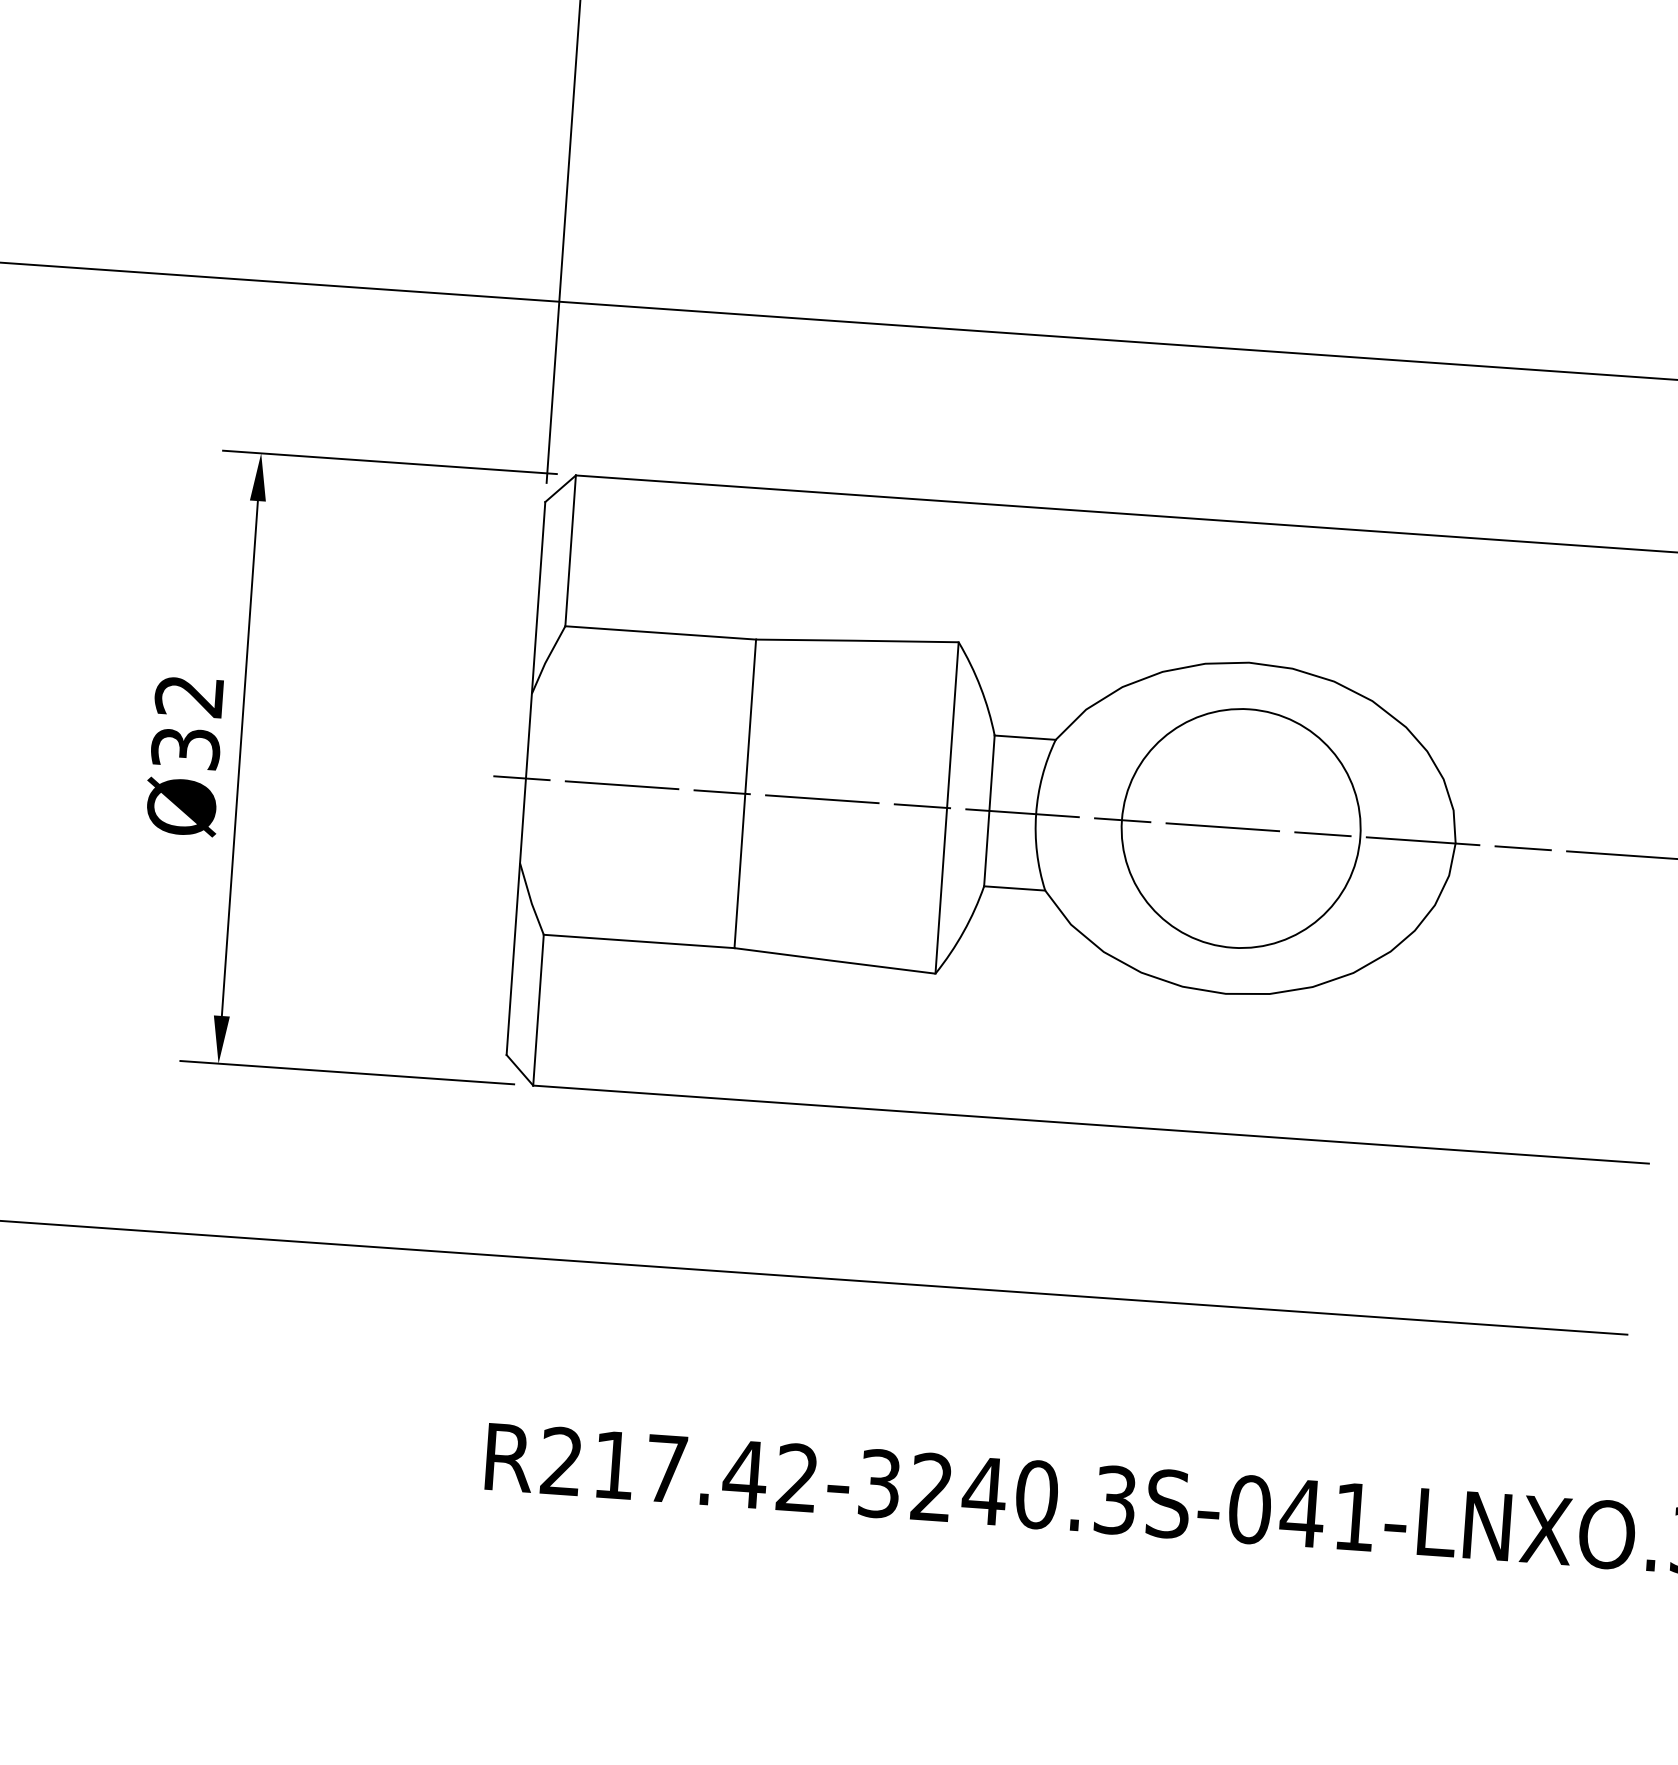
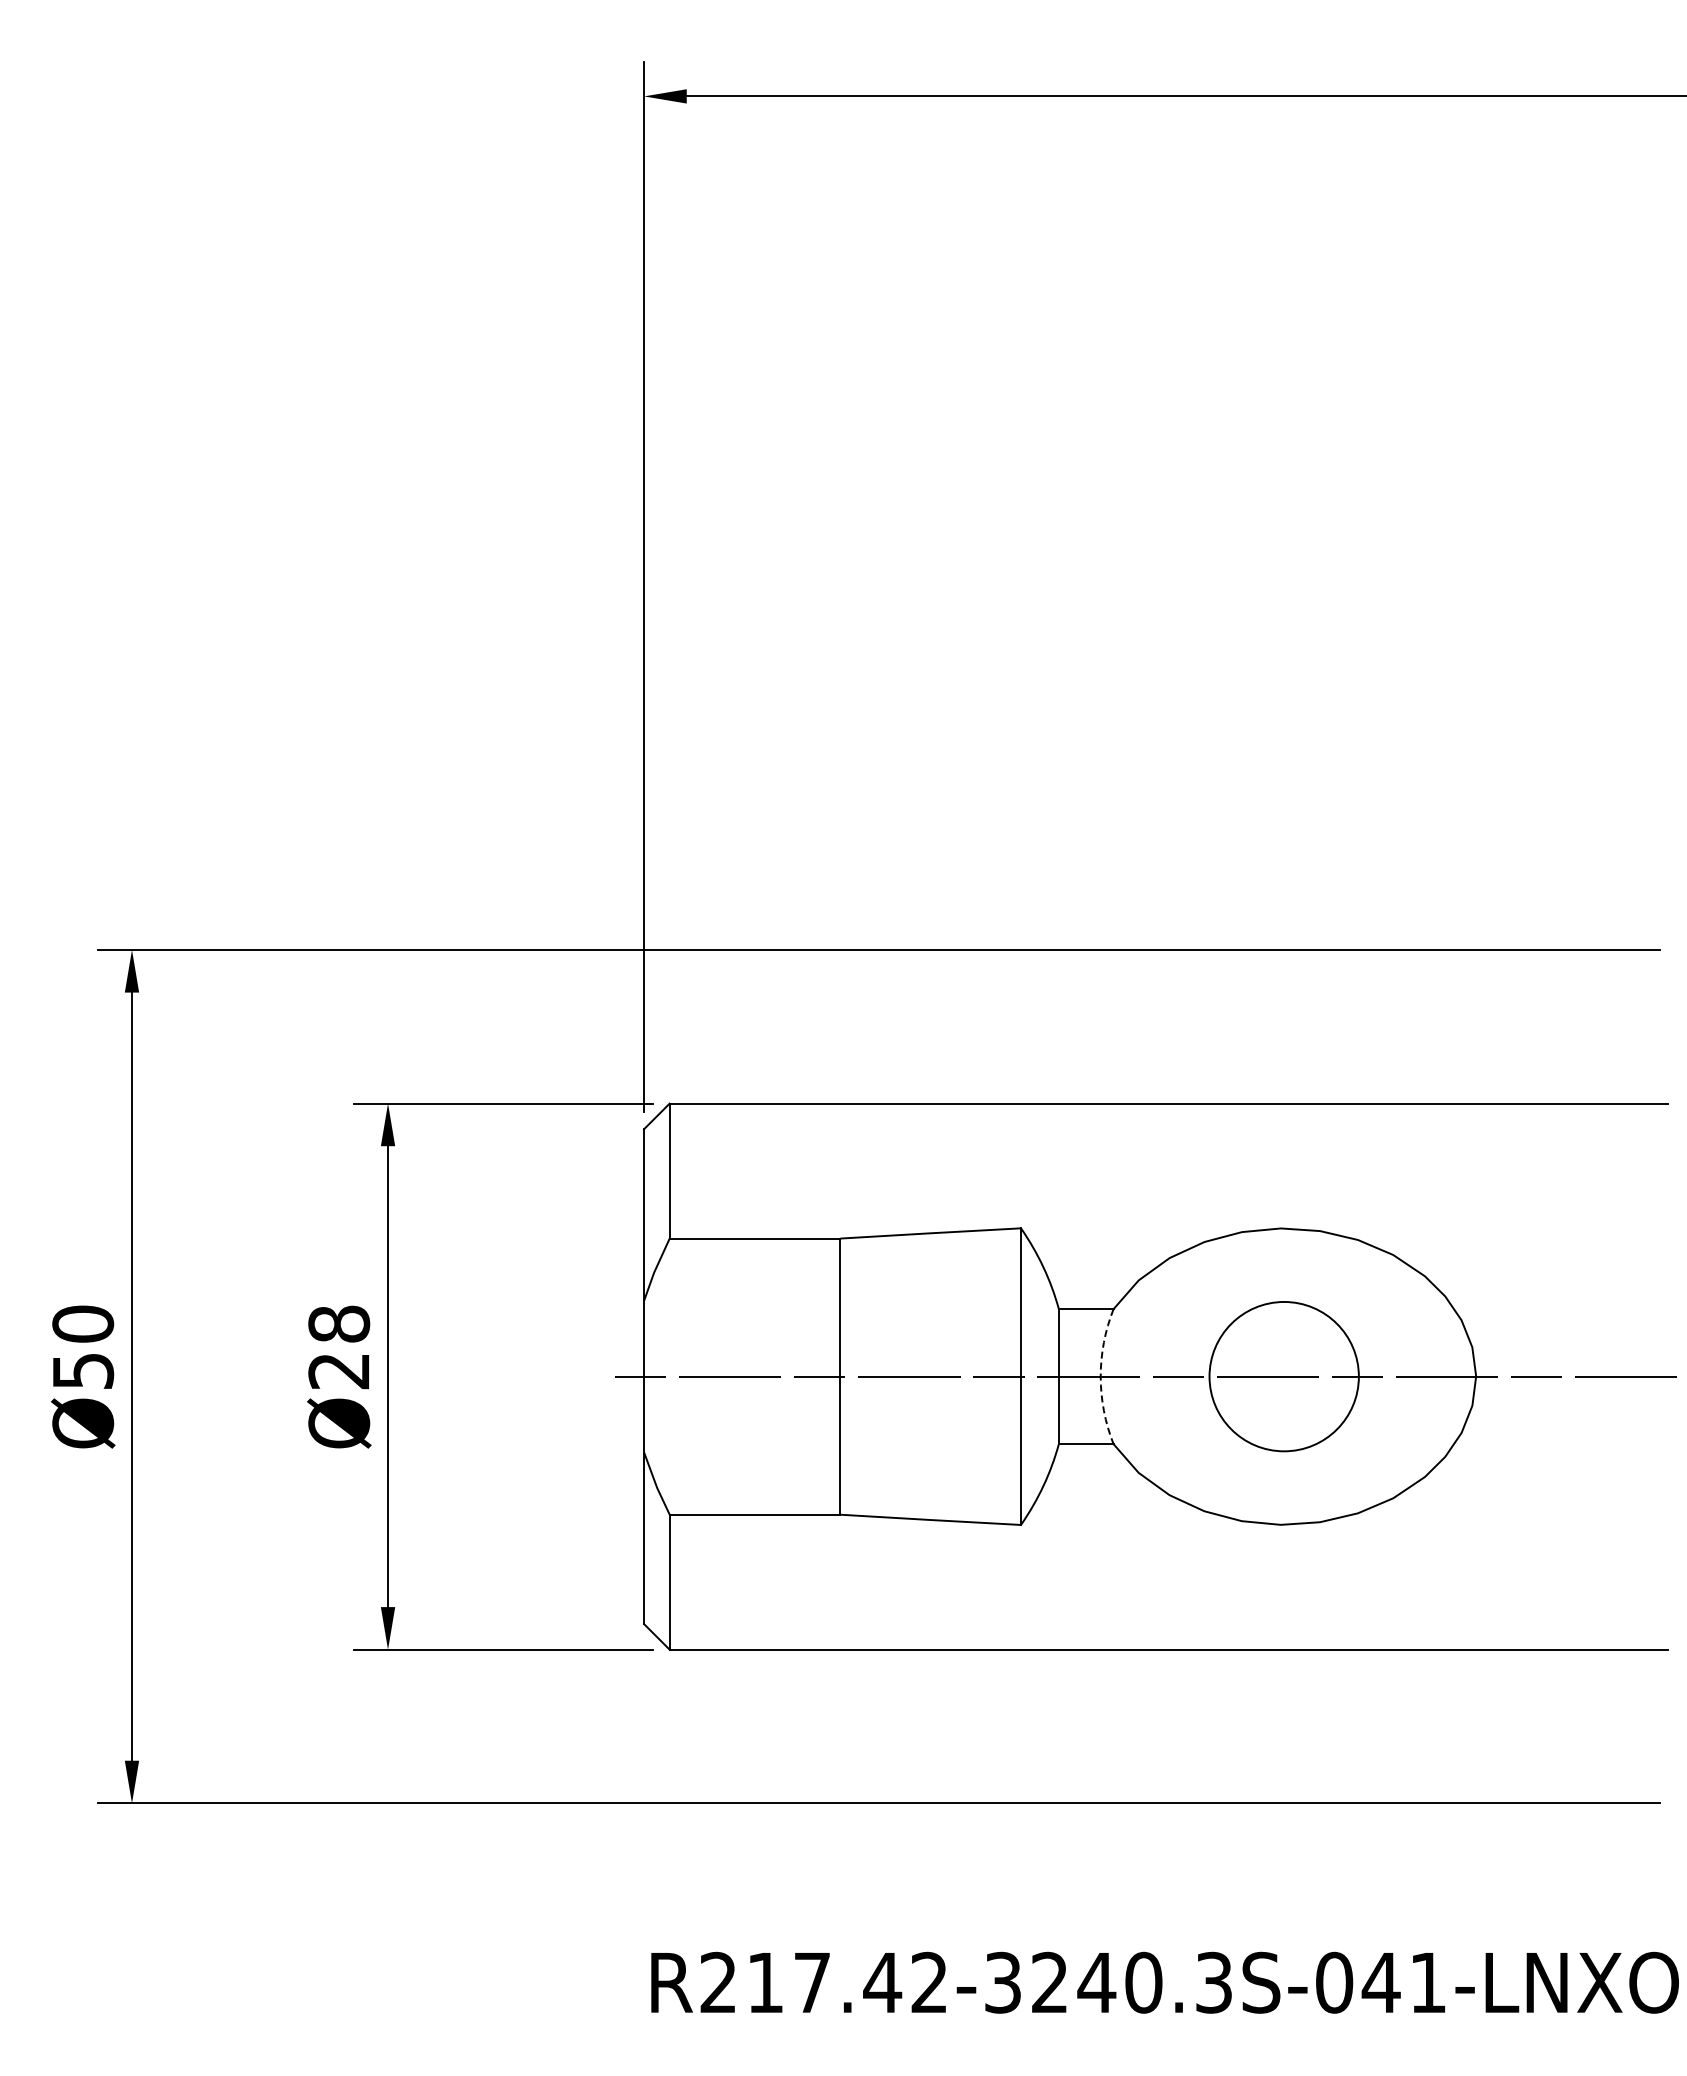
text: (187, 722) -> (339, 1347), Ø32 -> Ø28
arc: (1035, 814) -> (1100, 1376), solid -> dashed
circle: (1240, 828) -> (1283, 1376), size x0.7

